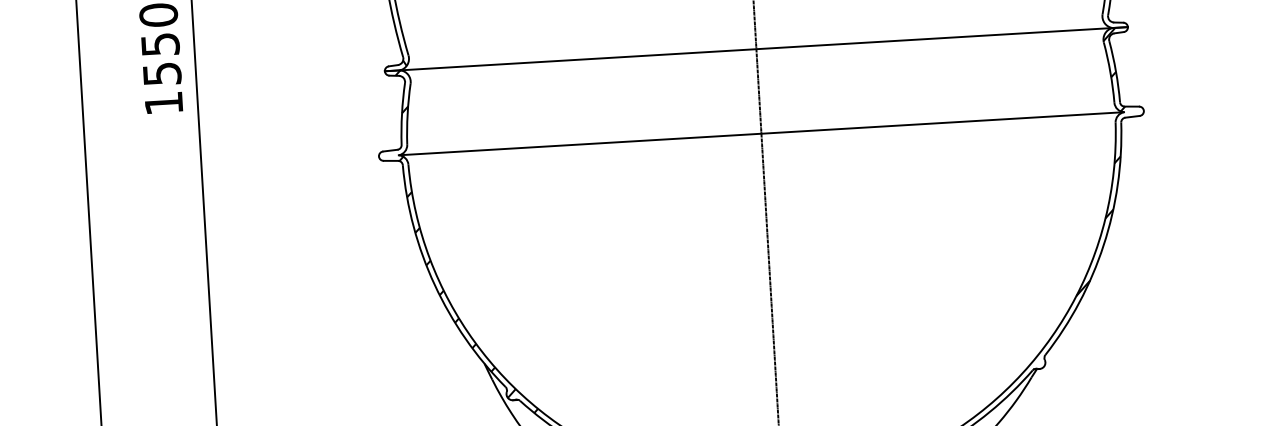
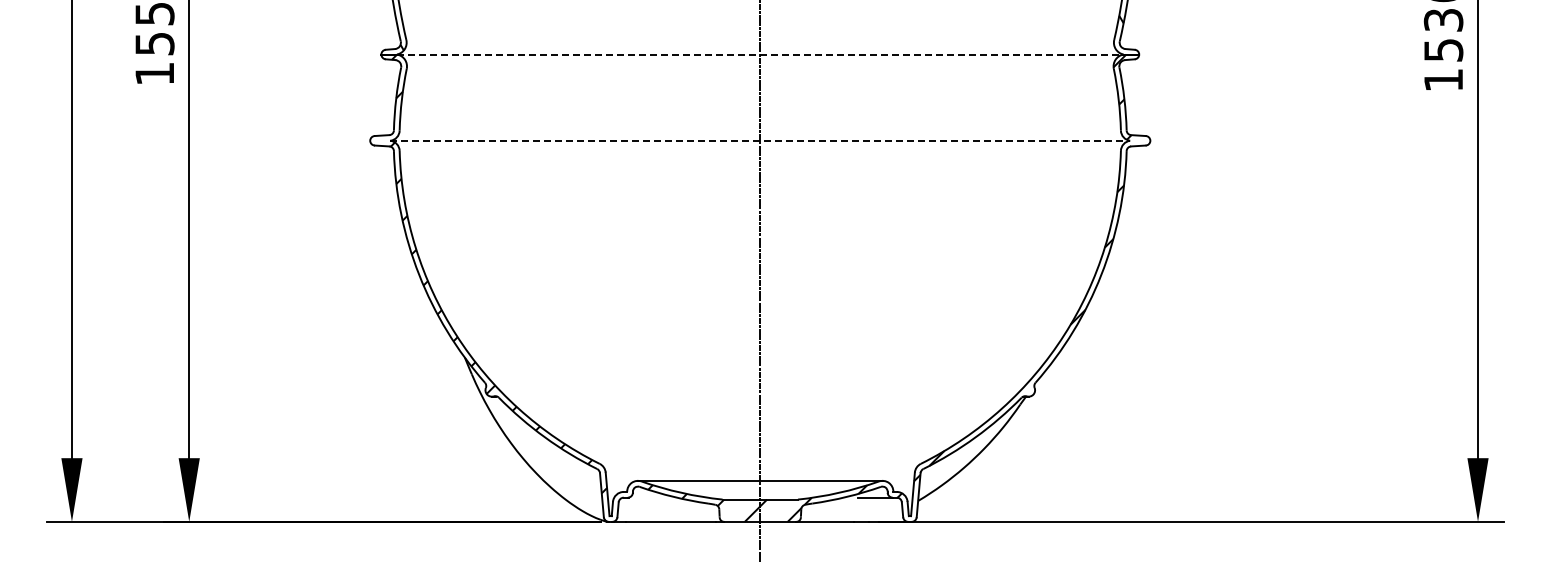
line: (756, 49) -> (760, 54), solid -> dashed
line: (761, 133) -> (760, 140), solid -> dashed

